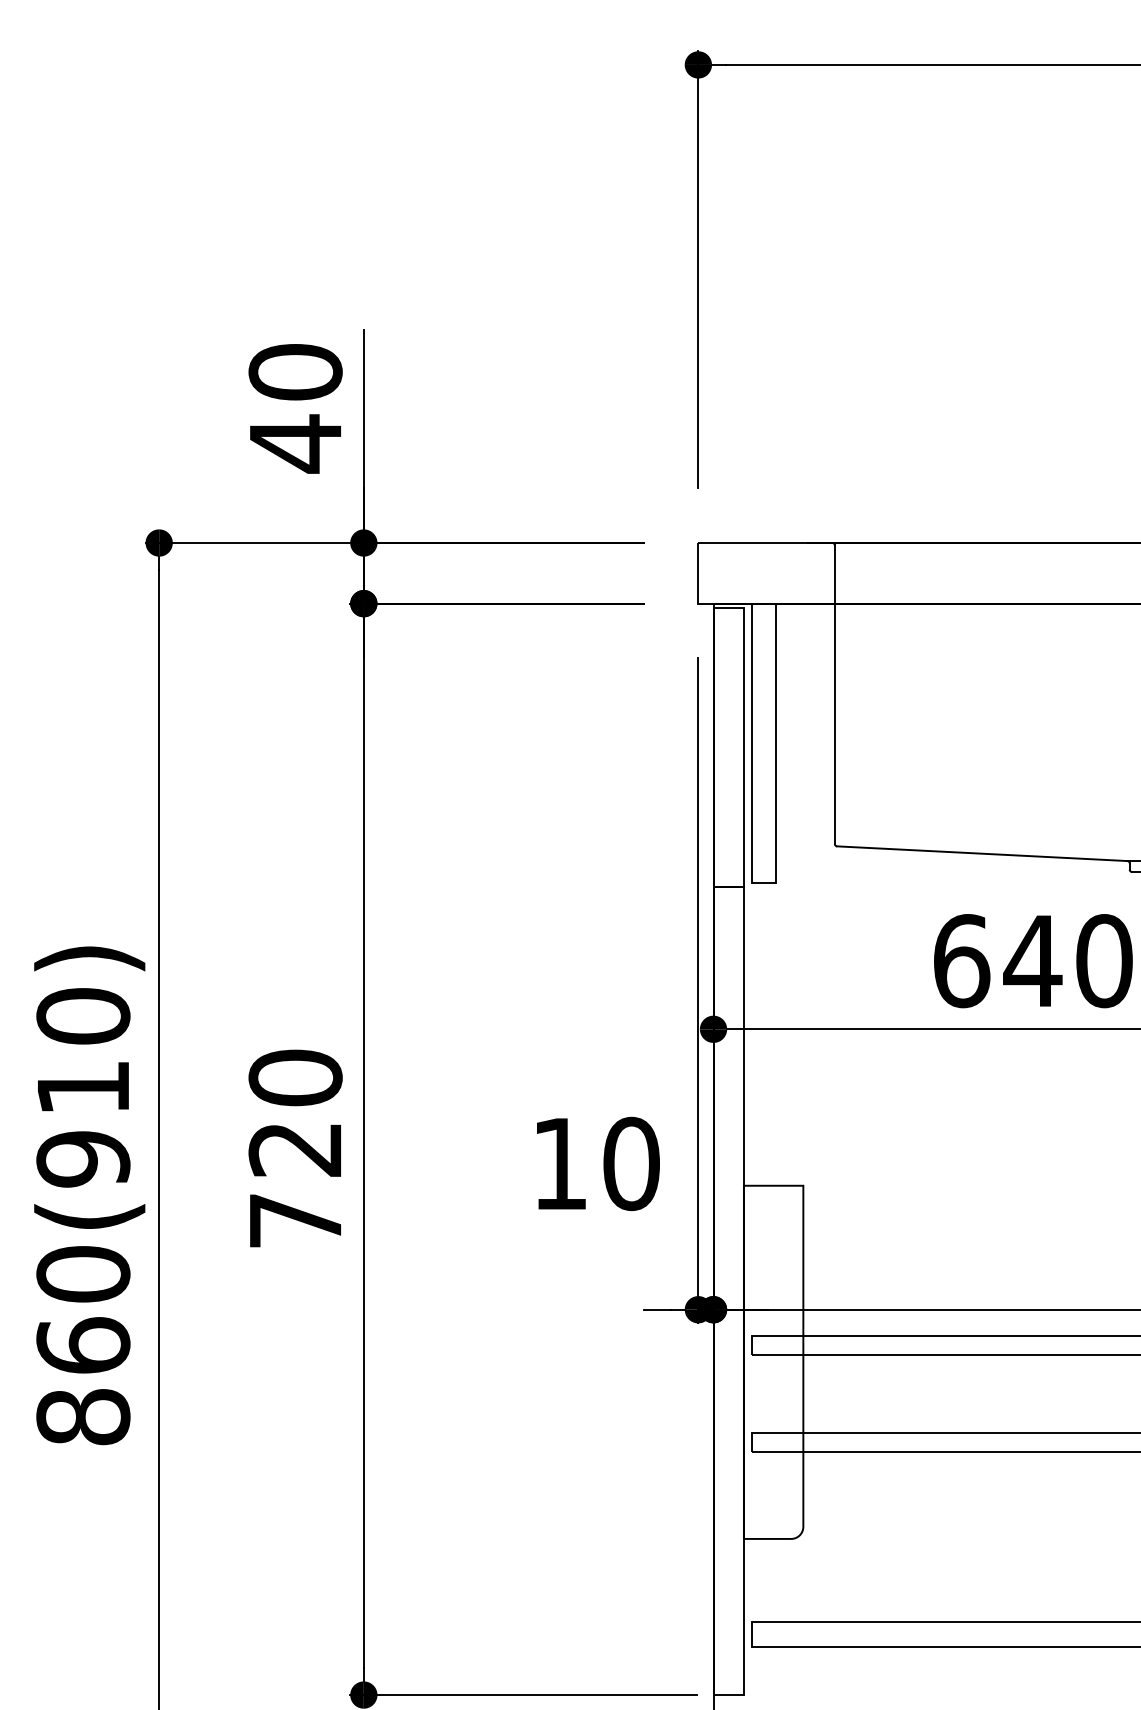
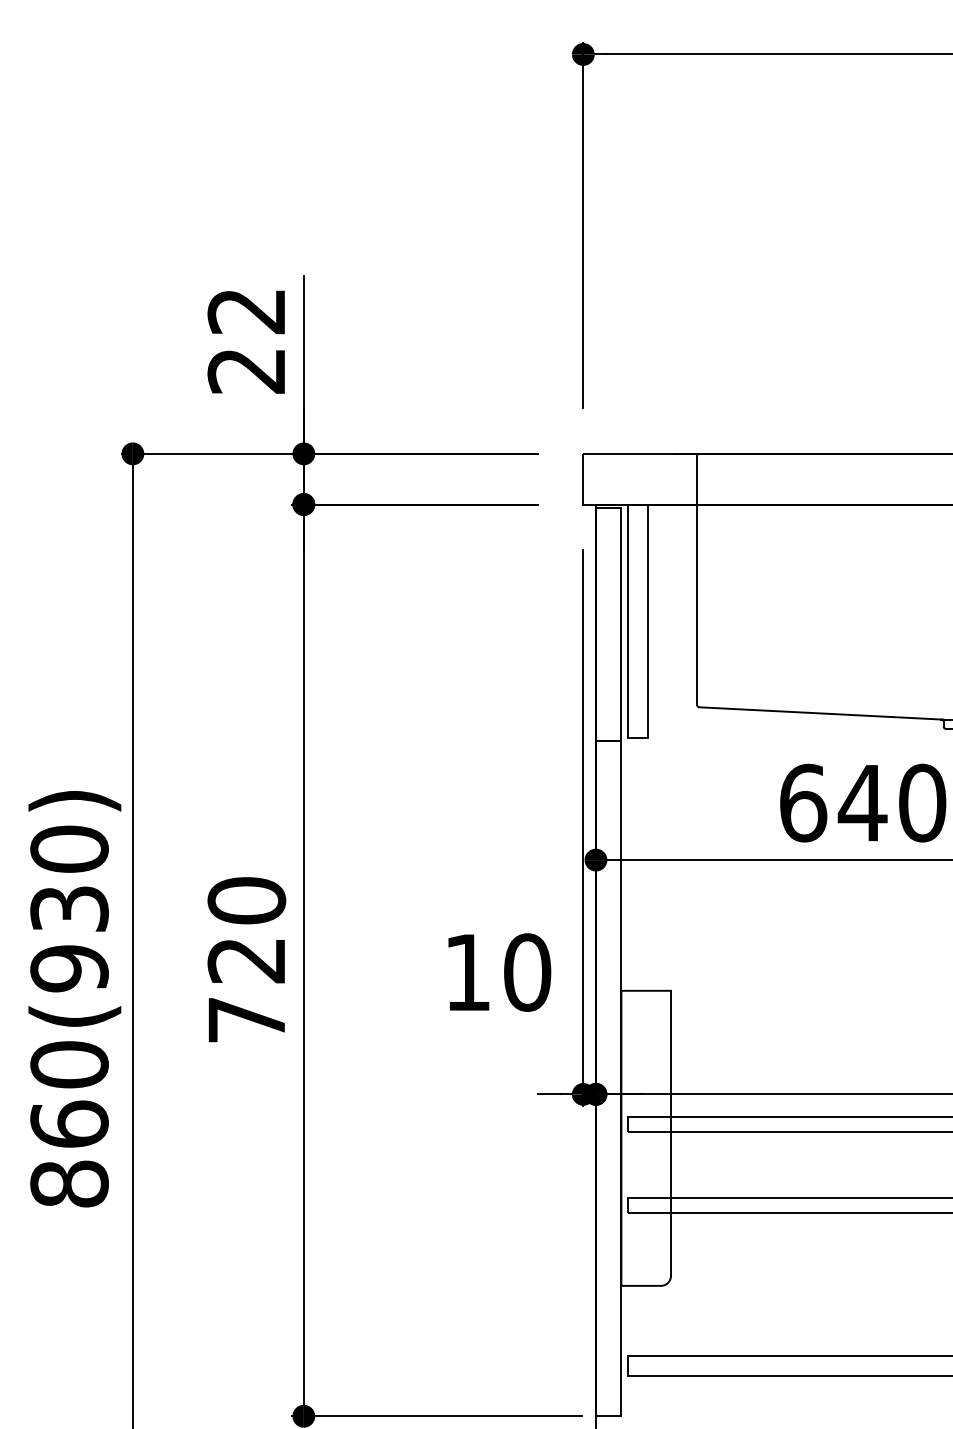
text: (295, 408) -> (246, 341), 40 -> 22
text: (83, 1087) -> (69, 908), 860(910) -> 860(930)

